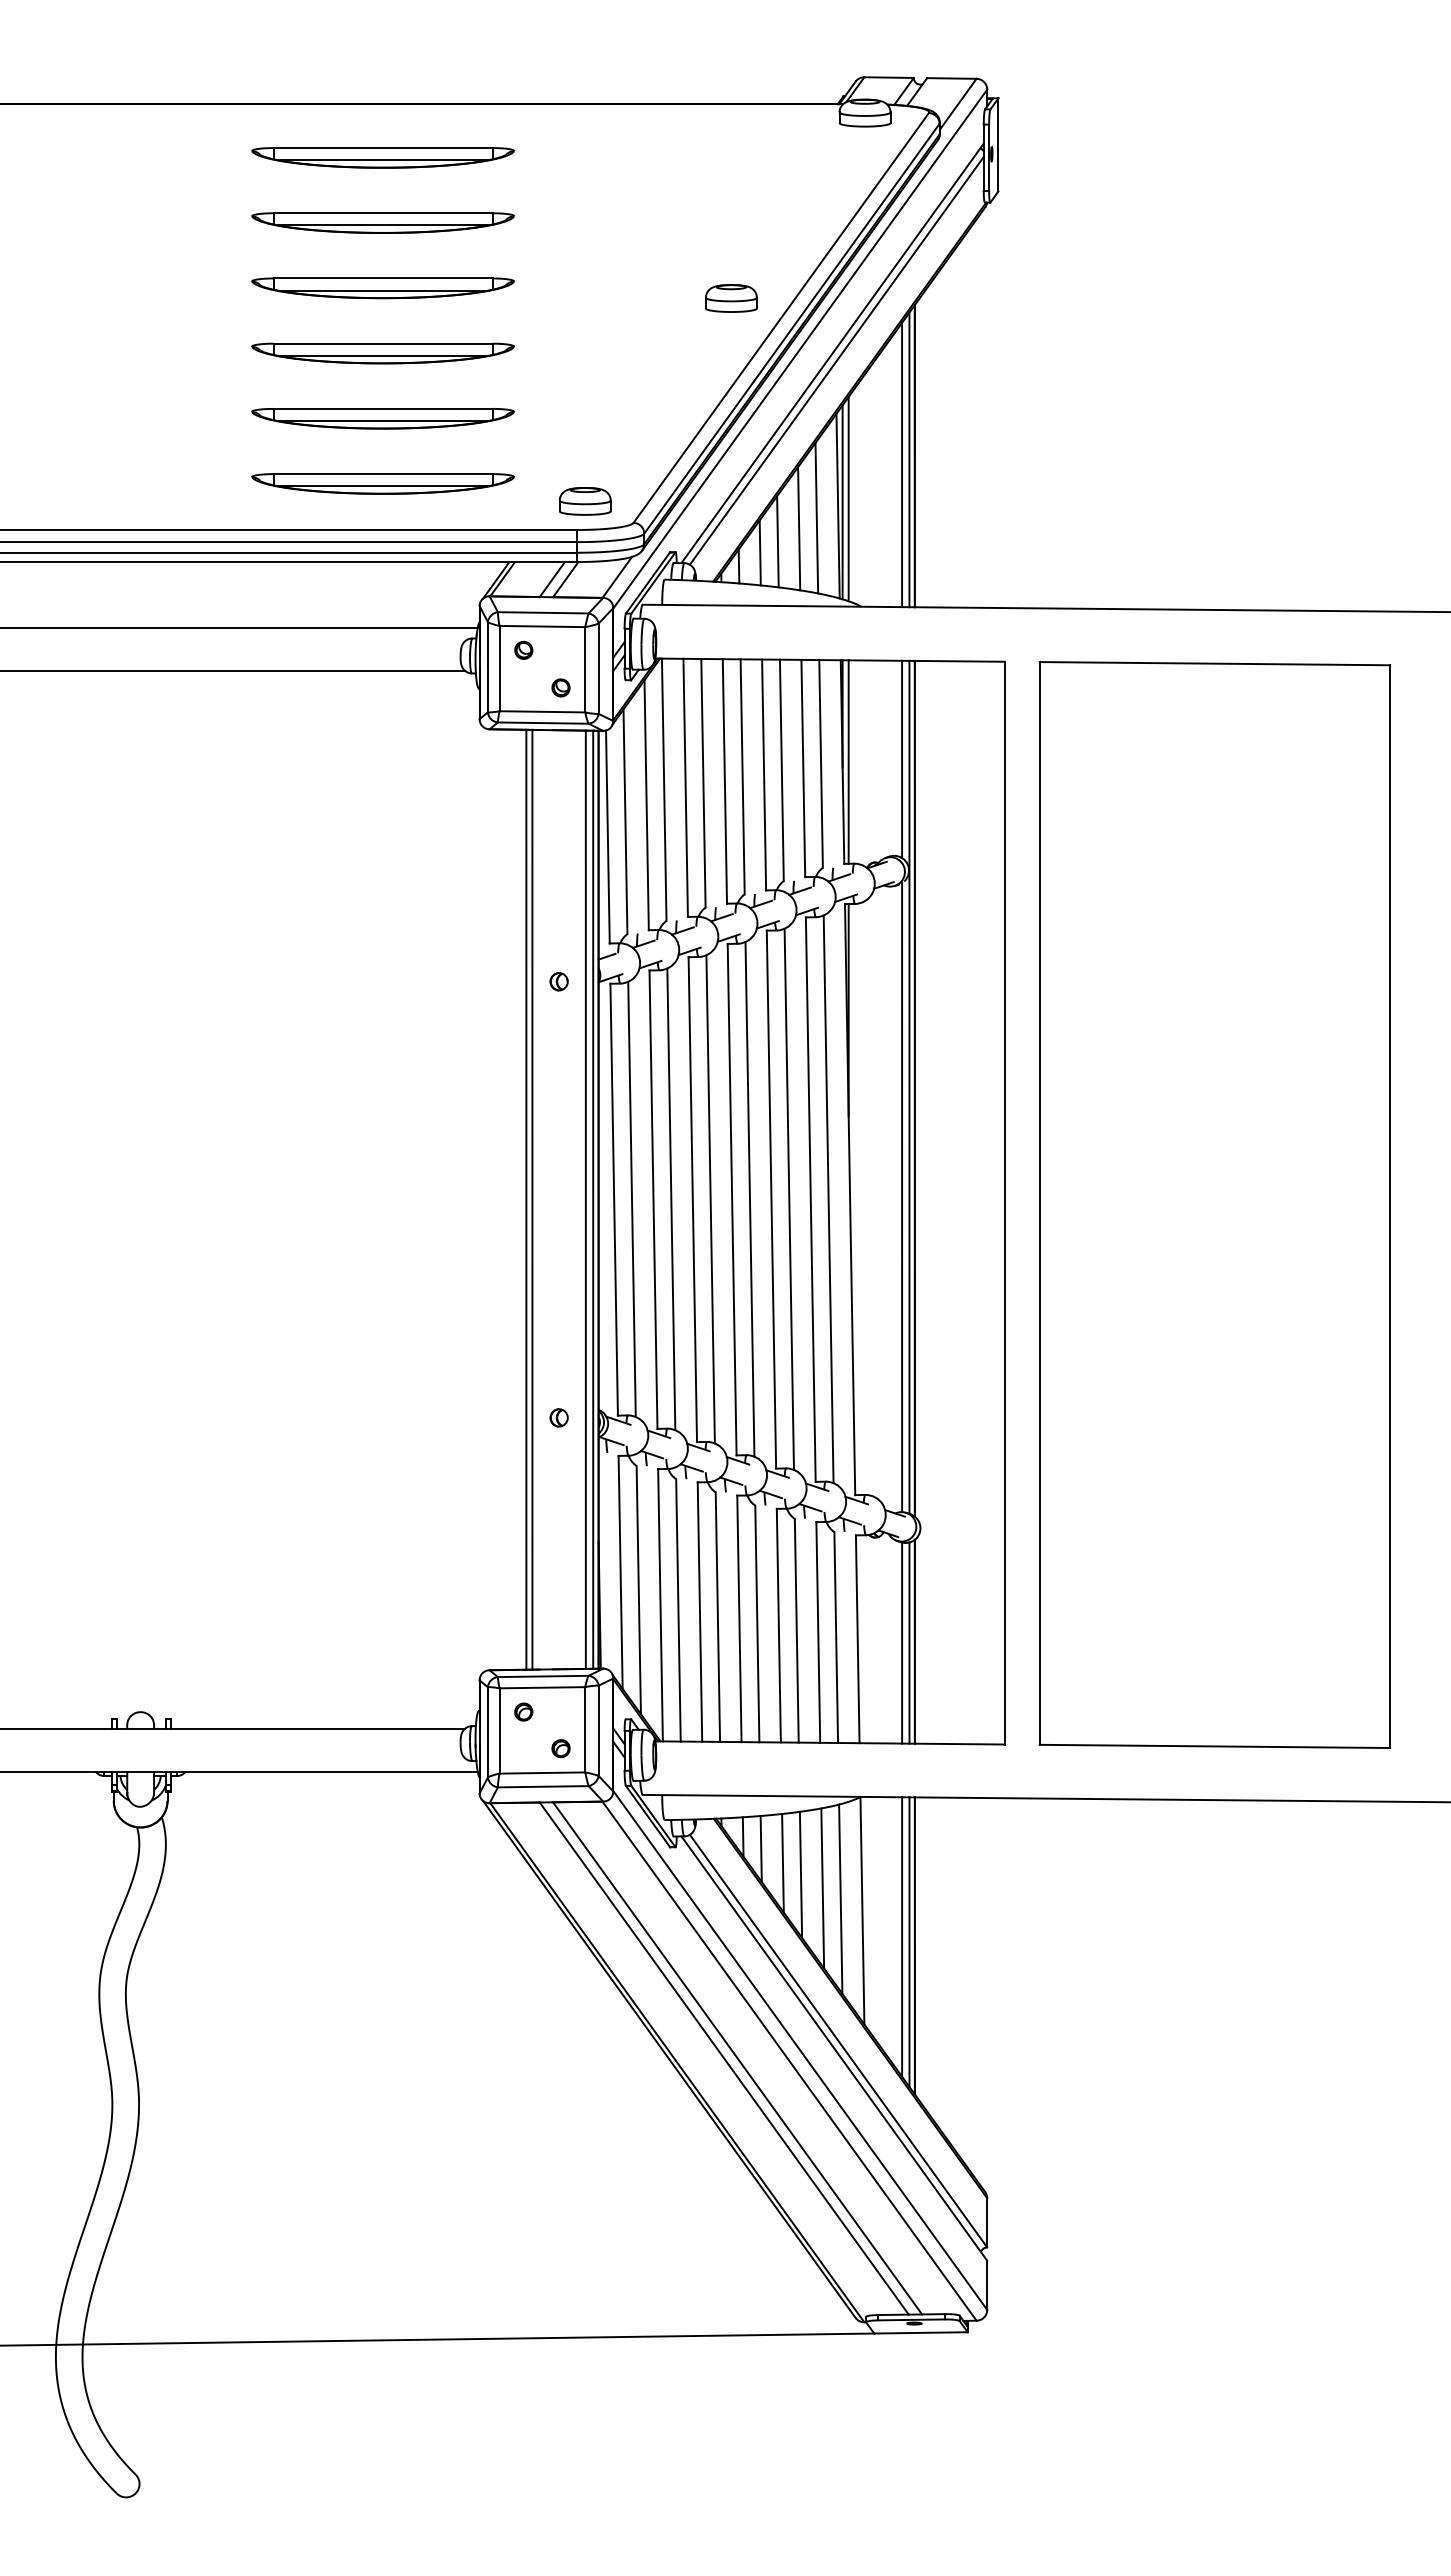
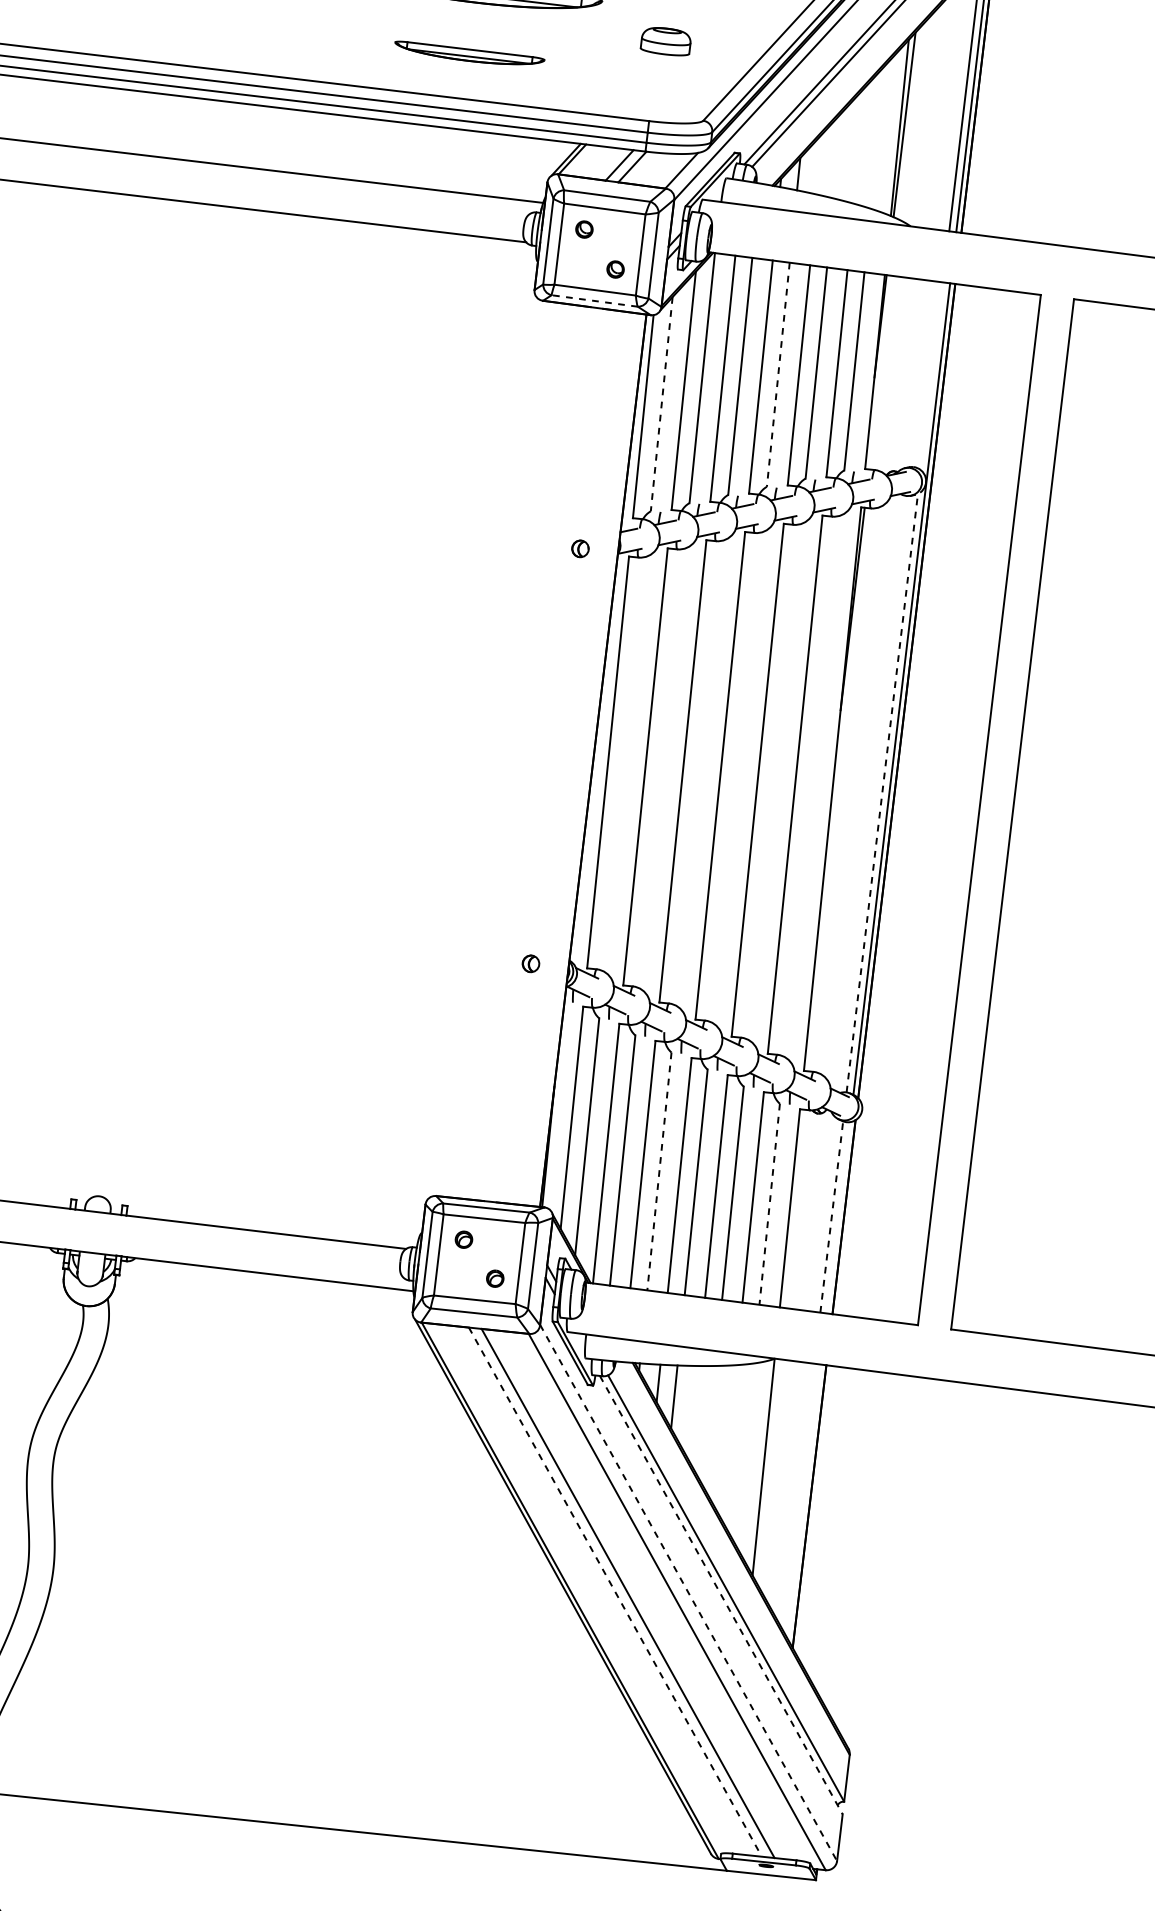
part: (382, 483) -> (468, 54), size x0.6
line: (848, 499) -> (910, 122), removed
part: (584, 501) -> (665, 41), moved
line: (816, 518) -> (877, 137), removed
line: (799, 528) -> (860, 144), removed
line: (777, 541) -> (838, 154), removed
line: (759, 552) -> (819, 163), removed
line: (542, 723) -> (593, 301), solid -> dashed
line: (902, 759) -> (932, 376), removed
line: (848, 761) -> (880, 372), removed
line: (742, 776) -> (778, 374), solid -> dashed
line: (625, 822) -> (661, 404), solid -> dashed
line: (902, 1197) -> (882, 793), solid -> dashed
line: (631, 1198) -> (624, 763), removed
line: (788, 1198) -> (774, 781), removed
line: (526, 1199) -> (524, 752), removed
line: (532, 1199) -> (530, 753), removed
line: (585, 1199) -> (580, 759), removed
line: (593, 1199) -> (588, 759), removed
line: (671, 1199) -> (662, 768), removed
line: (710, 1199) -> (699, 773), removed
line: (749, 1199) -> (736, 777), removed
line: (828, 1199) -> (812, 786), removed
line: (717, 1617) -> (659, 1171), solid -> dashed
line: (836, 1638) -> (769, 1205), solid -> dashed
line: (902, 1642) -> (832, 1216), solid -> dashed
line: (909, 1642) -> (838, 1217), removed
line: (782, 1862) -> (693, 1412), removed
line: (800, 1874) -> (708, 1425), removed
line: (822, 1888) -> (728, 1441), removed
line: (840, 1898) -> (744, 1453), removed
line: (902, 1936) -> (798, 1496), removed
line: (909, 1941) -> (804, 1501), removed
line: (834, 2049) -> (721, 1596), solid -> dashed
line: (800, 2050) -> (688, 1593), solid -> dashed
line: (724, 2058) -> (615, 1592), solid -> dashed

